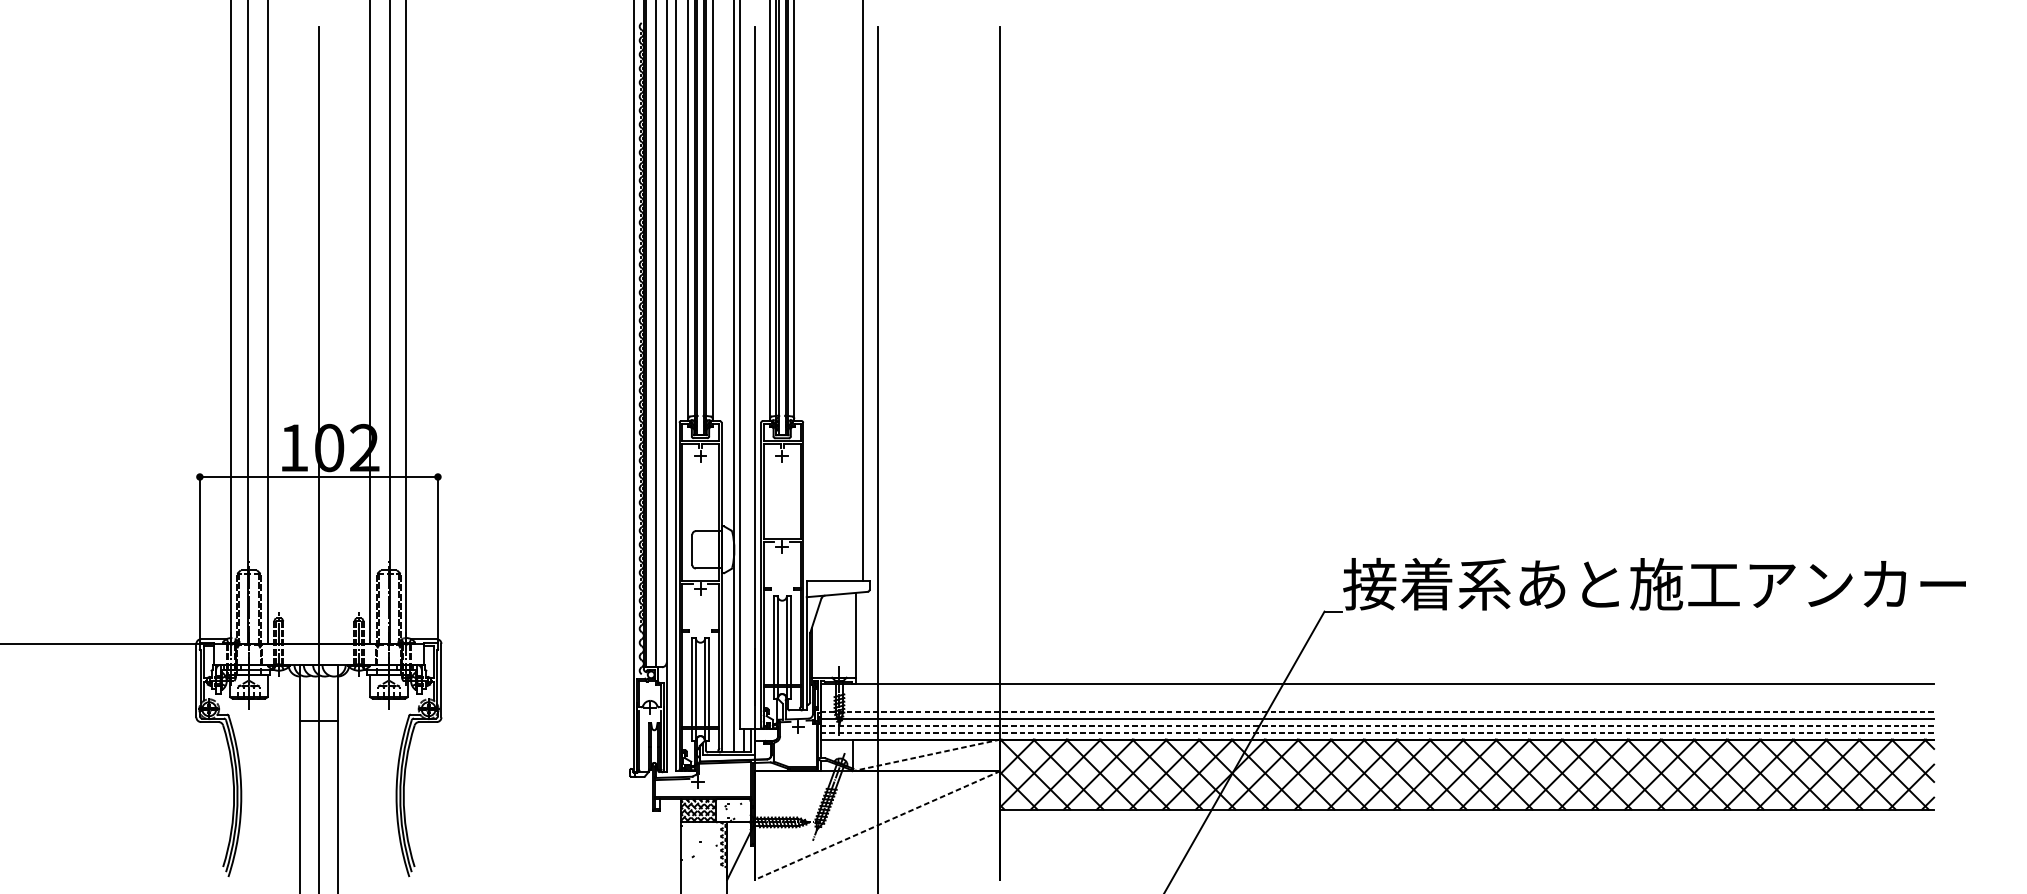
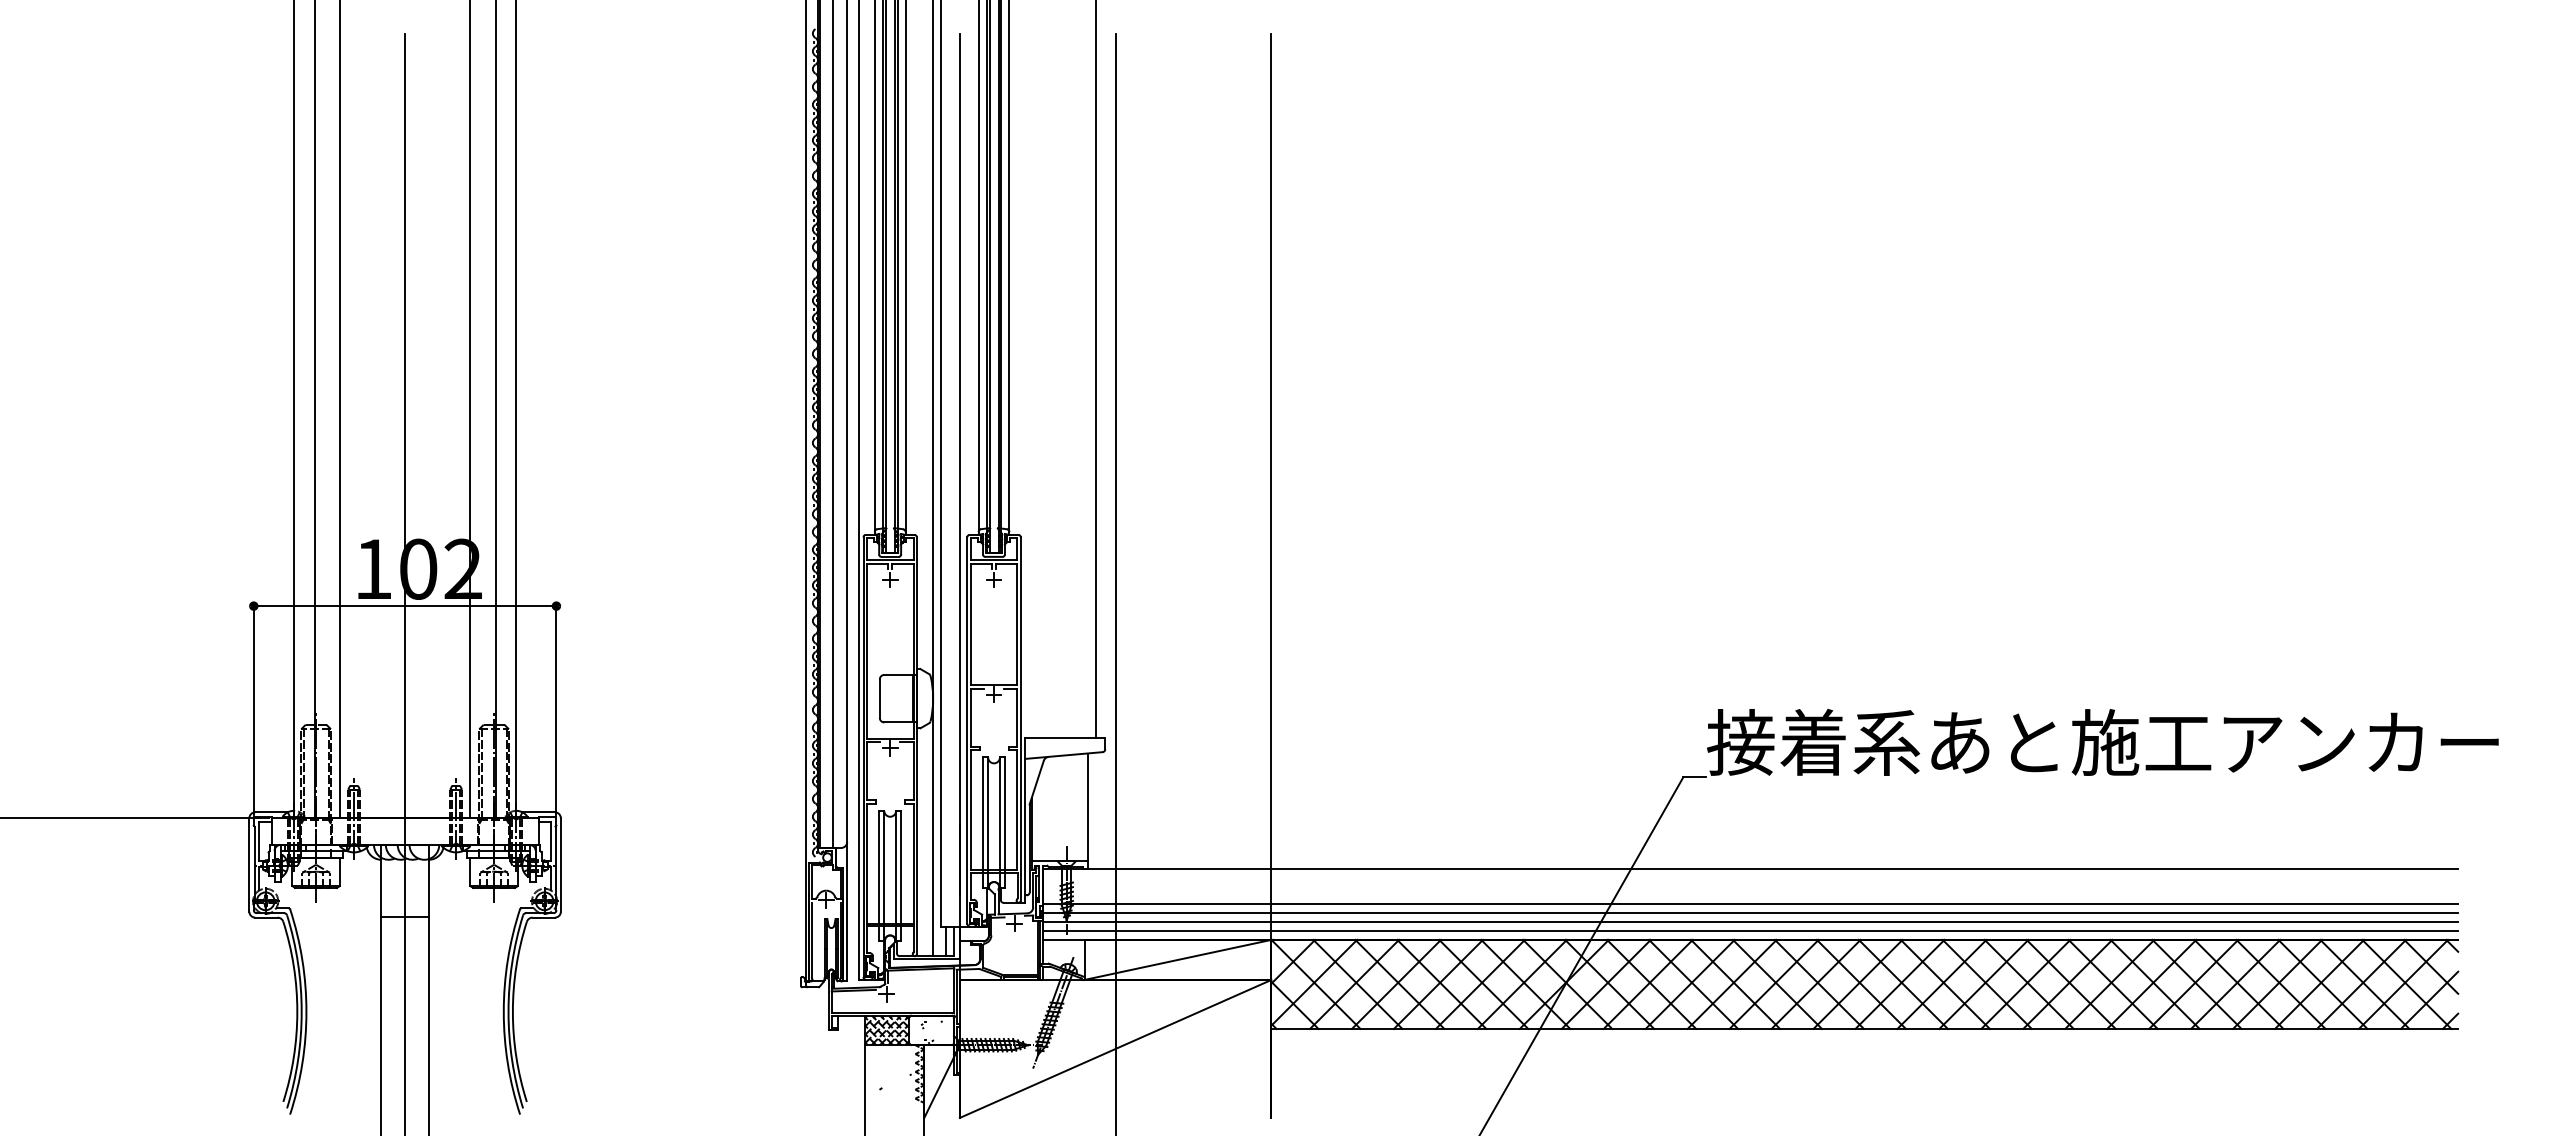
line: (1377, 711) -> (1750, 904), dashed -> solid
line: (1377, 725) -> (1750, 922), dashed -> solid
line: (1377, 732) -> (1750, 931), dashed -> solid
line: (926, 754) -> (1177, 959), dashed -> solid
line: (877, 825) -> (1115, 1049), dashed -> solid

